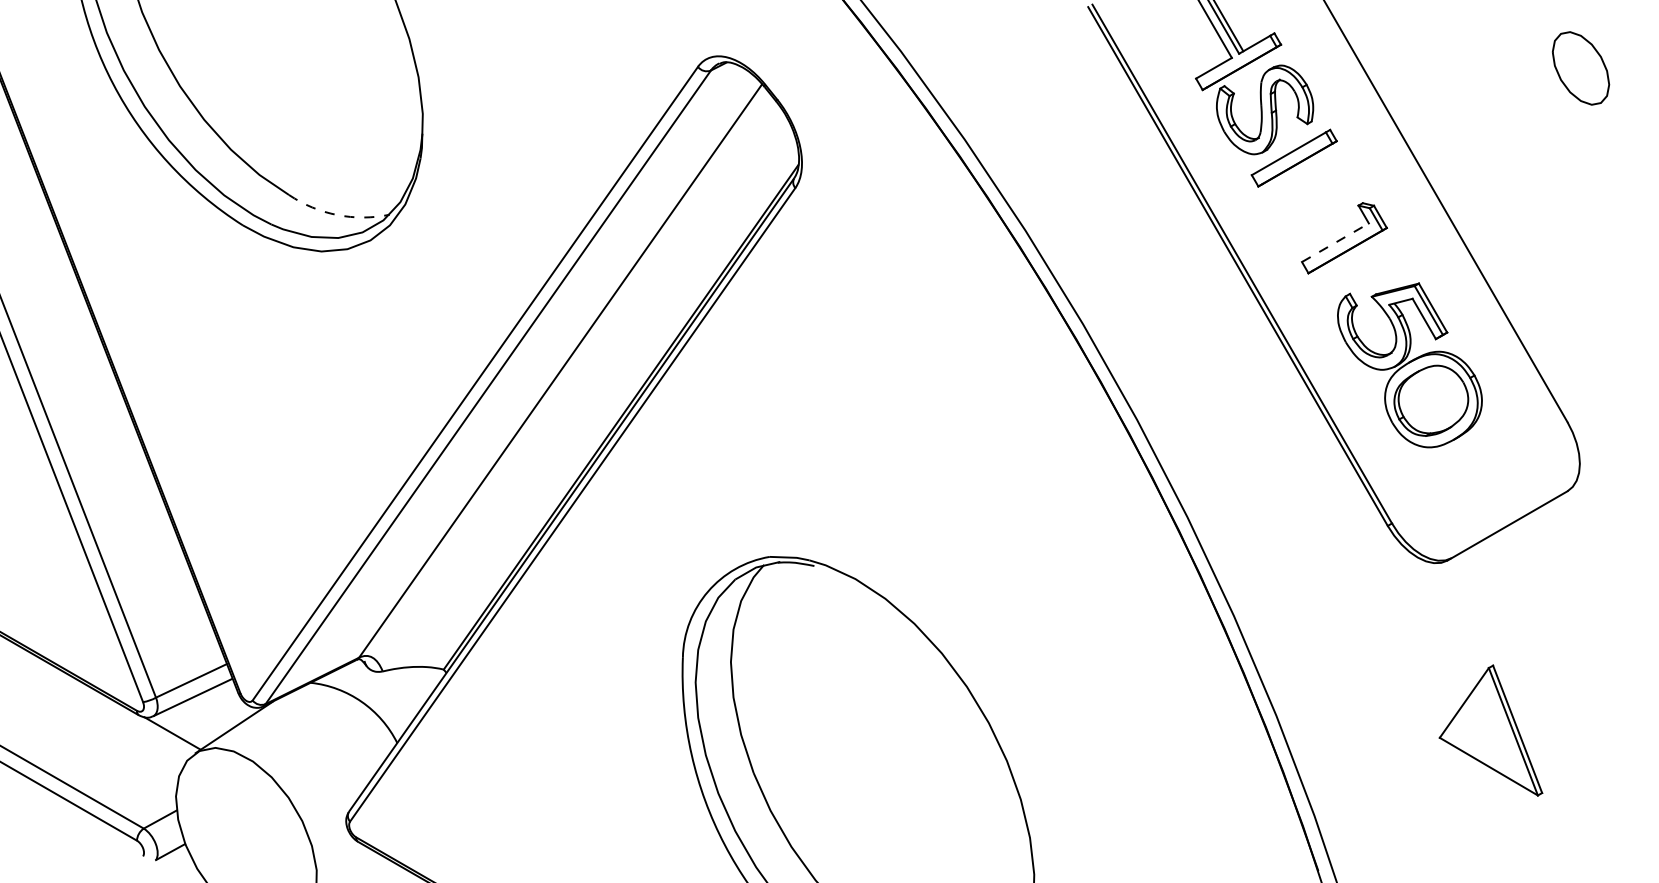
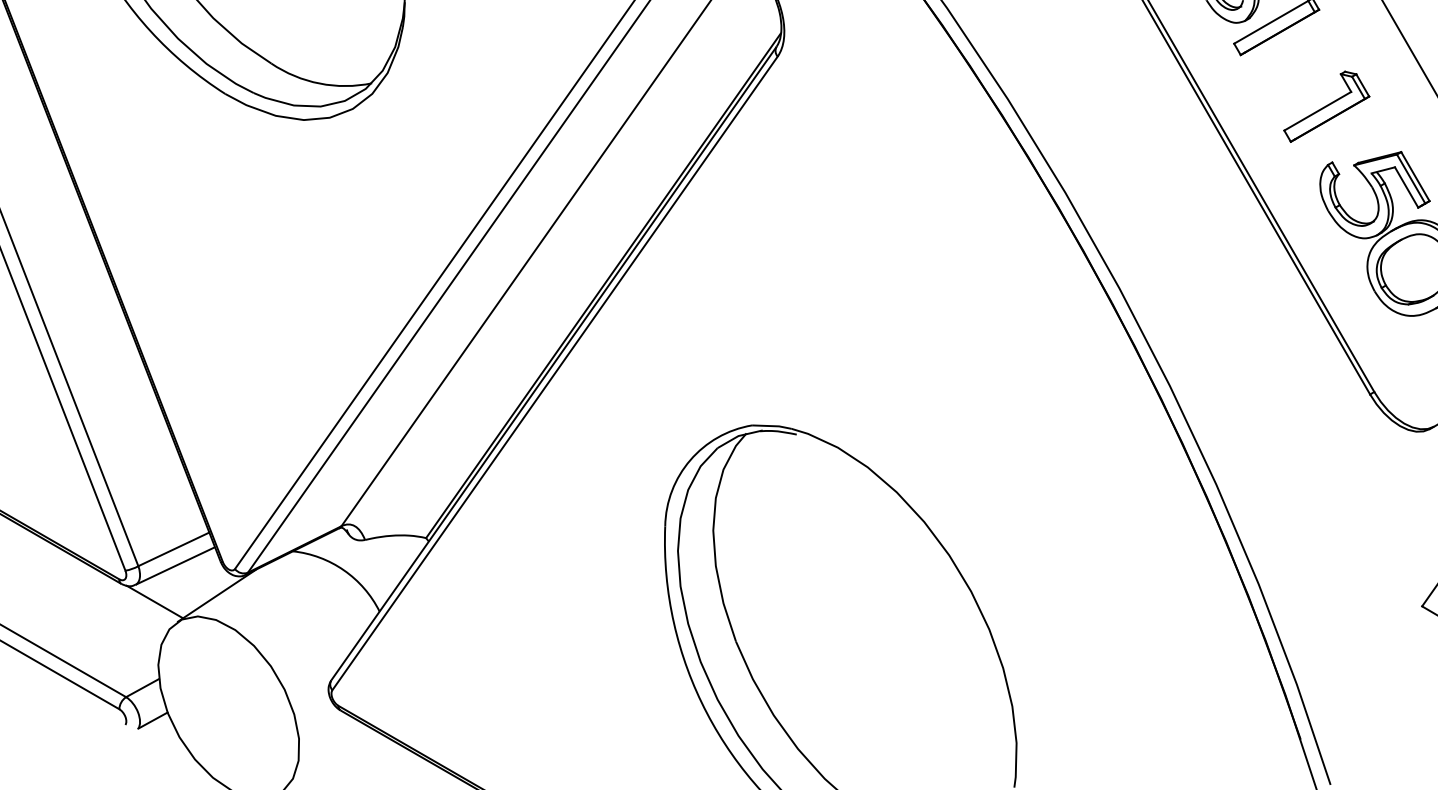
arc: (337, 215) -> (319, 84), dashed -> solid
line: (1335, 242) -> (1317, 111), dashed -> solid

